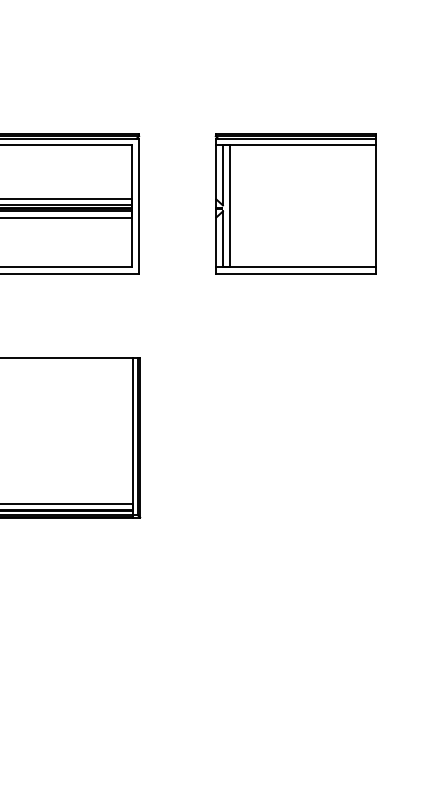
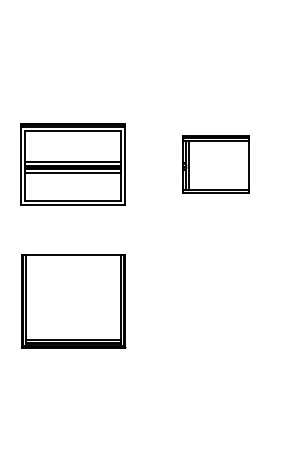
part: (294, 203) -> (215, 164), size x0.7

